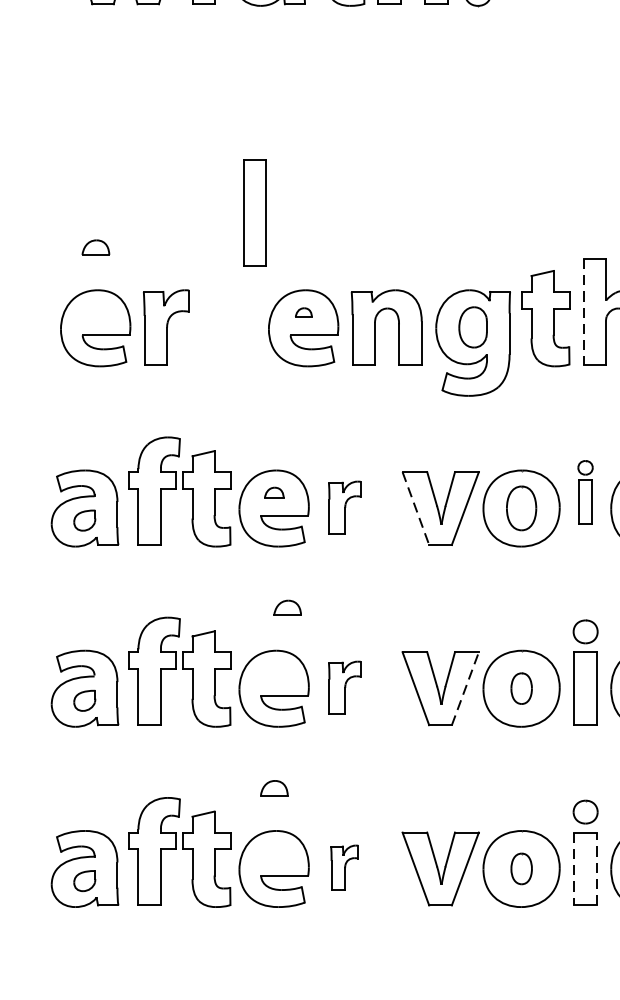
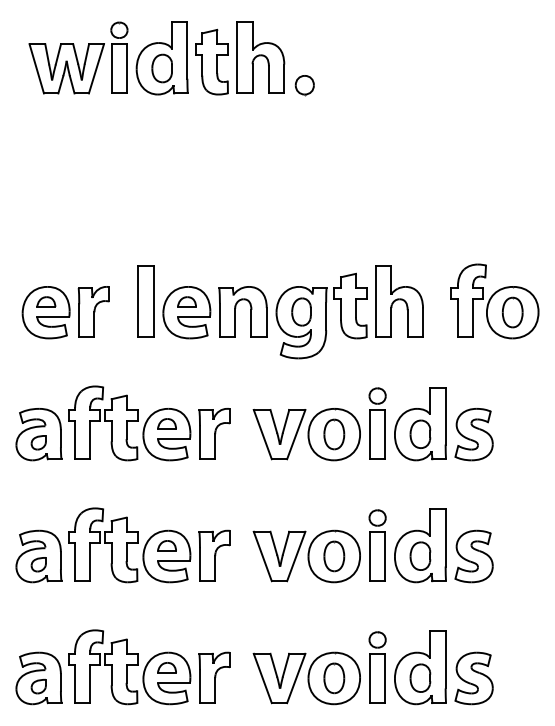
part: (254, 212) -> (145, 301), moved
part: (96, 246) -> (46, 301), moved
part: (303, 311) -> (186, 301), size x1.67
line: (583, 311) -> (376, 301), dashed -> solid
part: (273, 492) -> (166, 423), size x1.43
part: (585, 492) -> (377, 423), size x1.67
part: (344, 506) -> (214, 433), size x1.43
line: (415, 509) -> (262, 435), dashed -> solid
part: (286, 607) -> (166, 545), moved
part: (344, 687) -> (214, 555), size x1.43
line: (465, 688) -> (296, 556), dashed -> solid
part: (521, 688) -> (334, 556), size x1.43
part: (273, 787) -> (166, 667), moved
part: (344, 867) -> (214, 677), size x1.67
part: (521, 869) -> (334, 678), size x1.43
line: (575, 869) -> (370, 678), dashed -> solid
line: (597, 869) -> (385, 678), dashed -> solid

